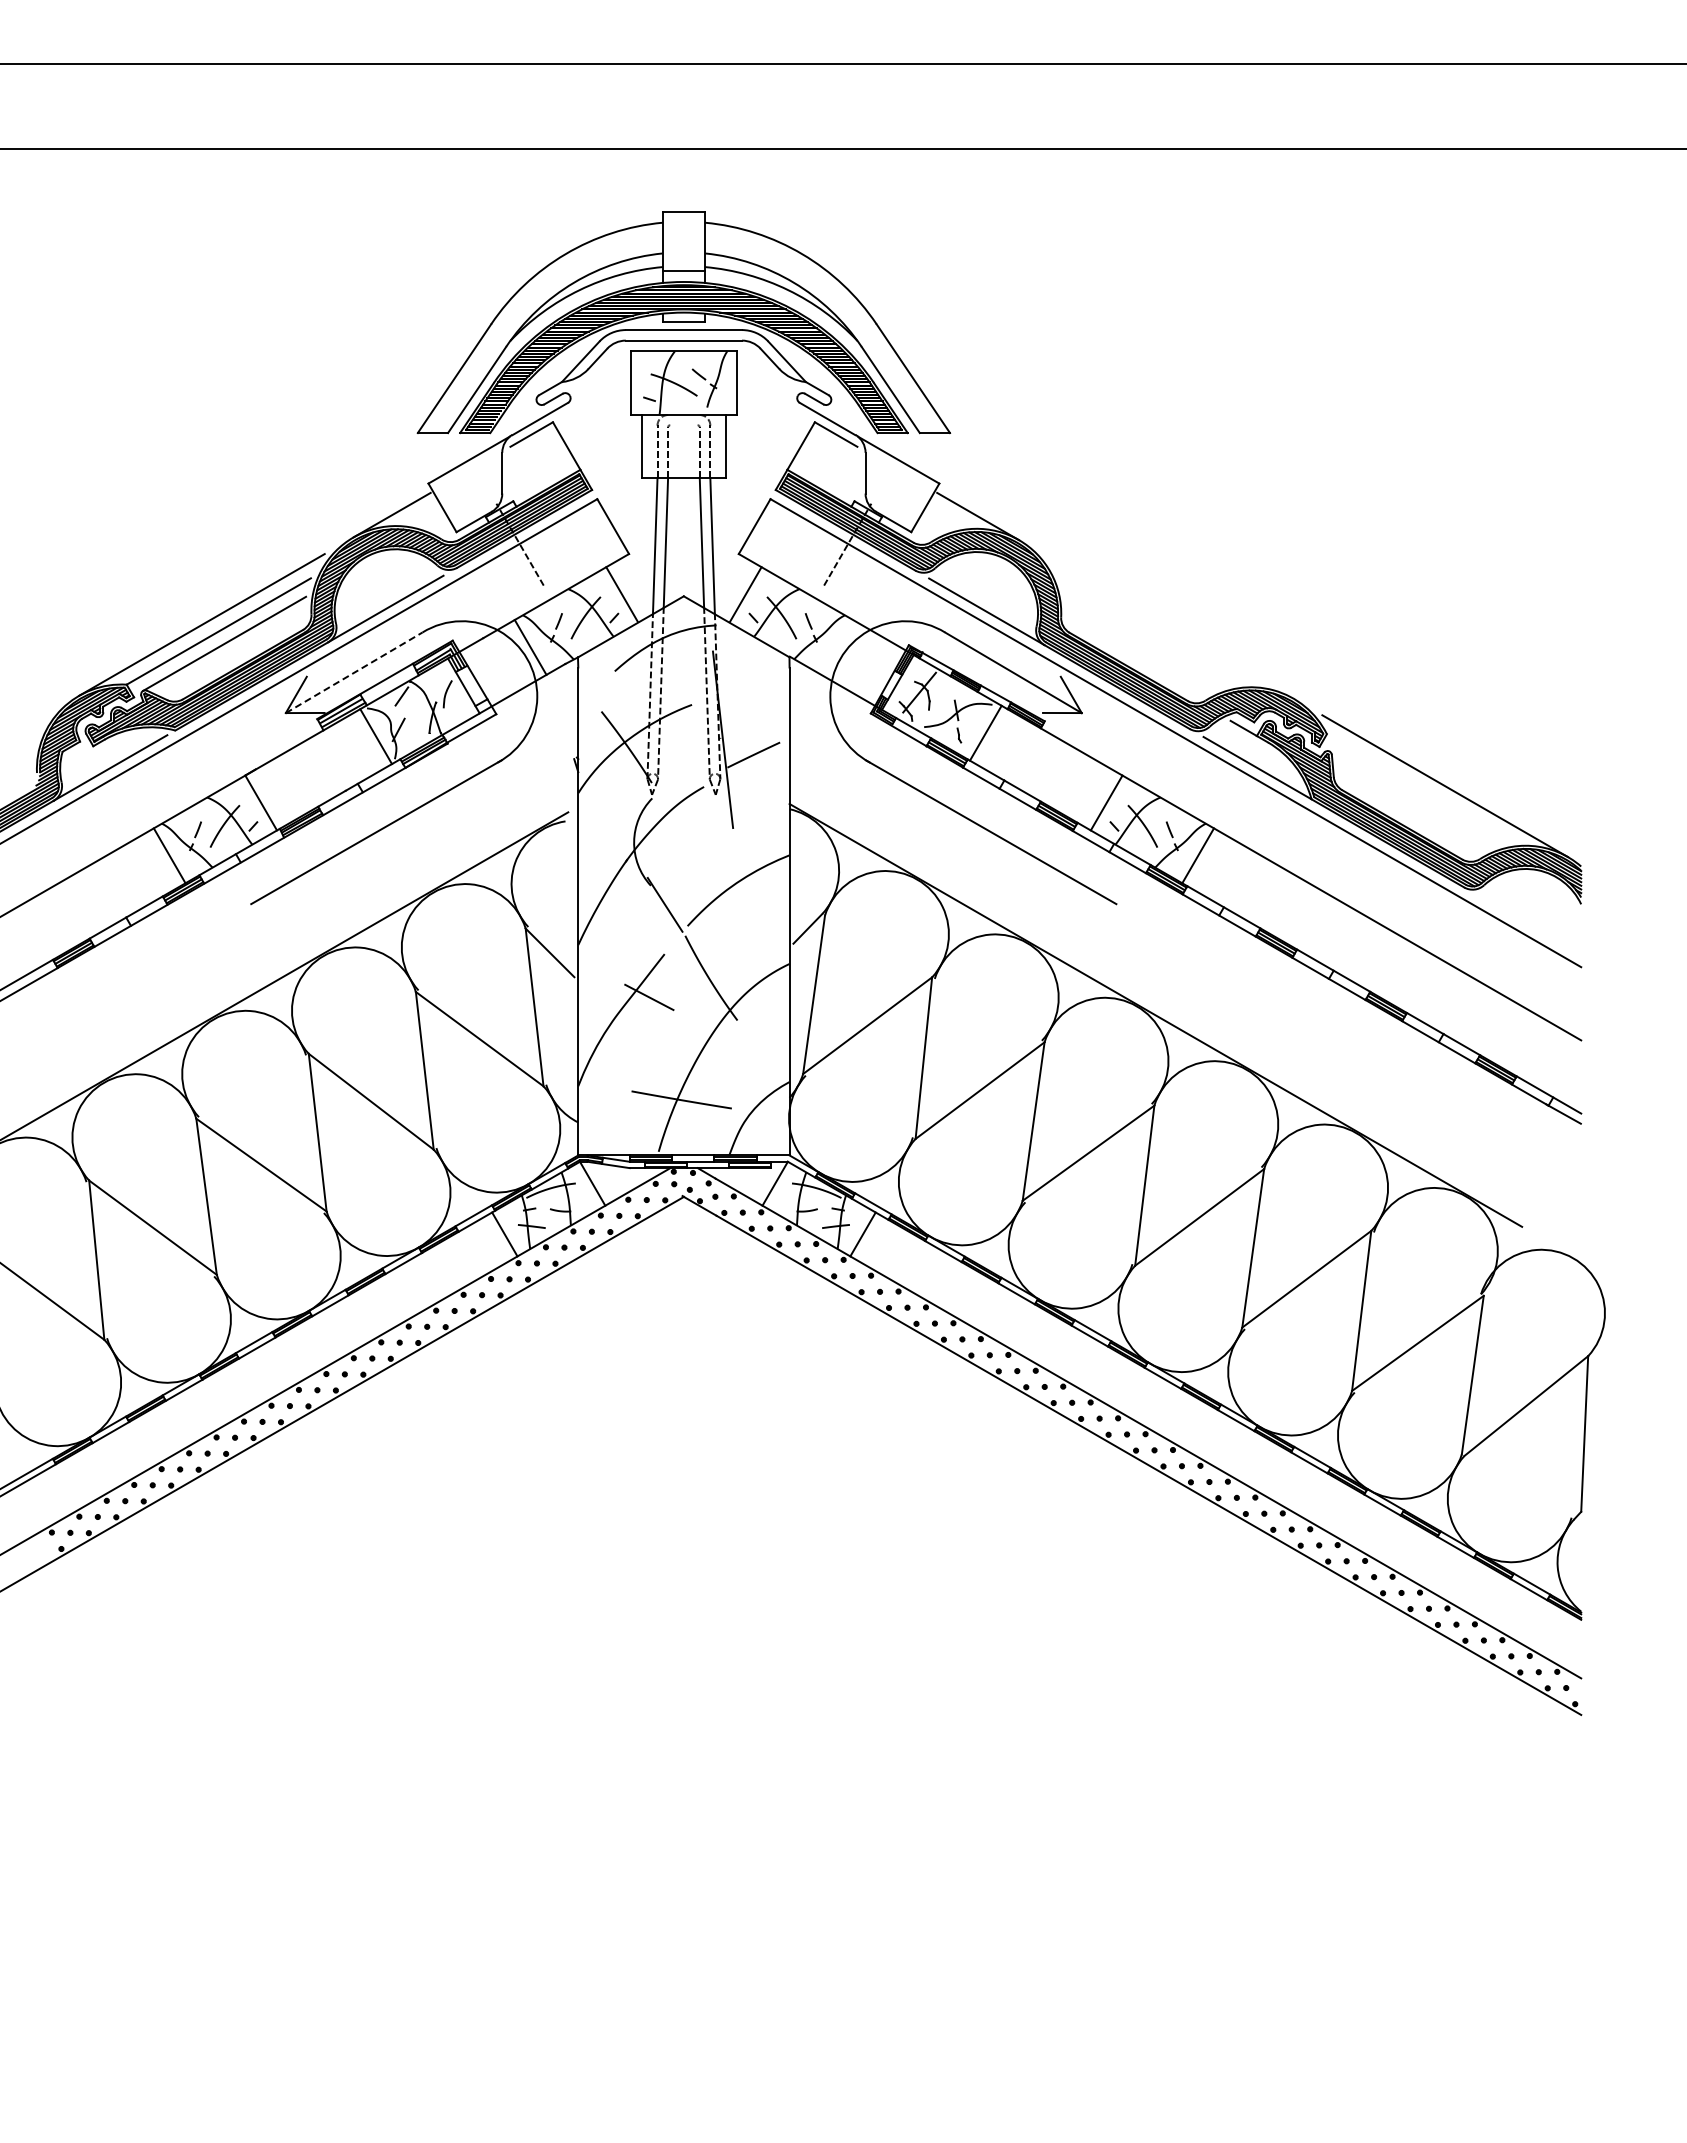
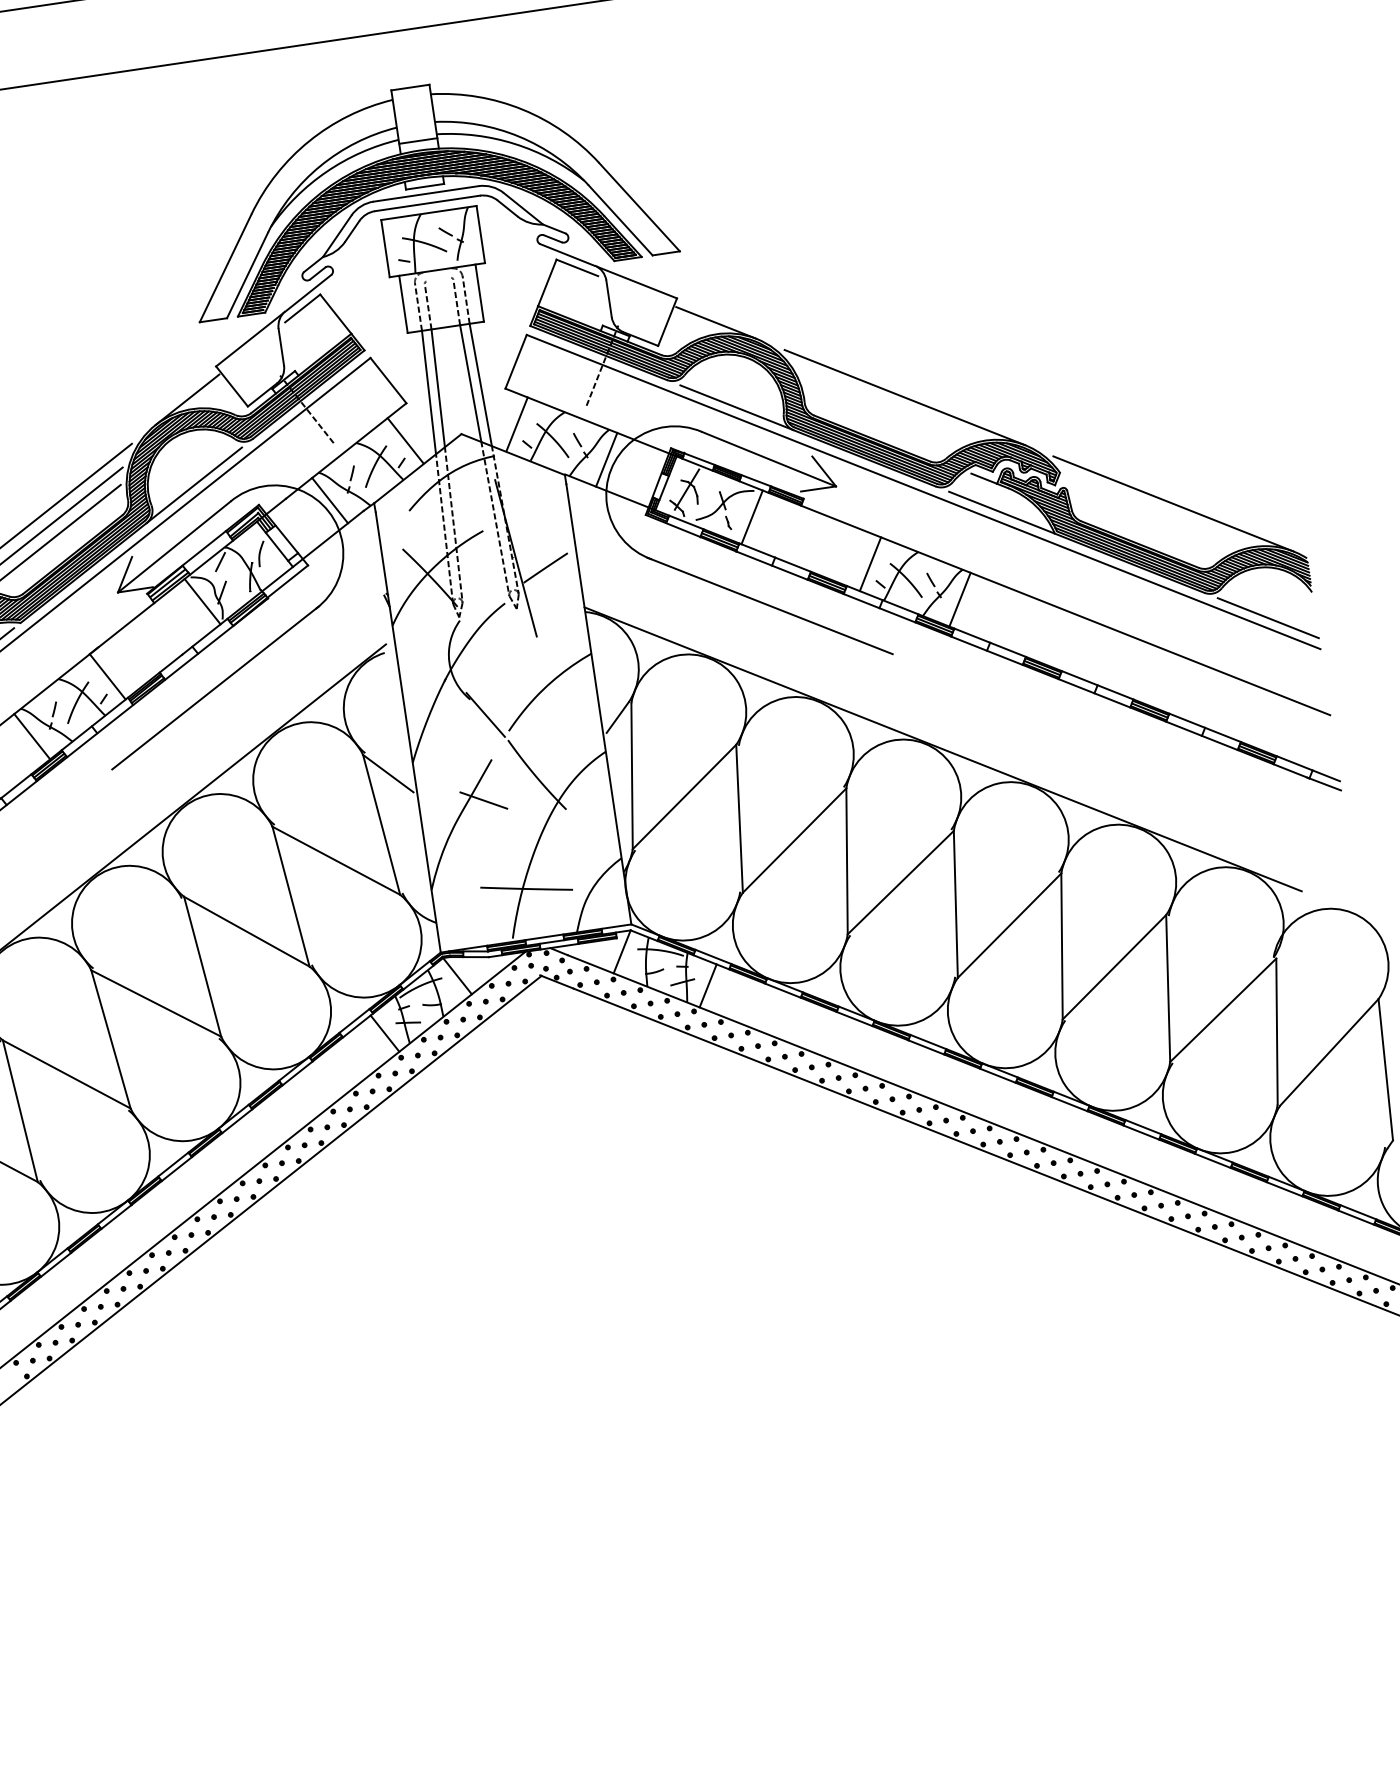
line: (1170, 627) -> (904, 397), added
line: (837, 647) -> (606, 459), added
line: (354, 672) -> (174, 546), dashed -> solid
line: (1529, 925) -> (1268, 618), added

